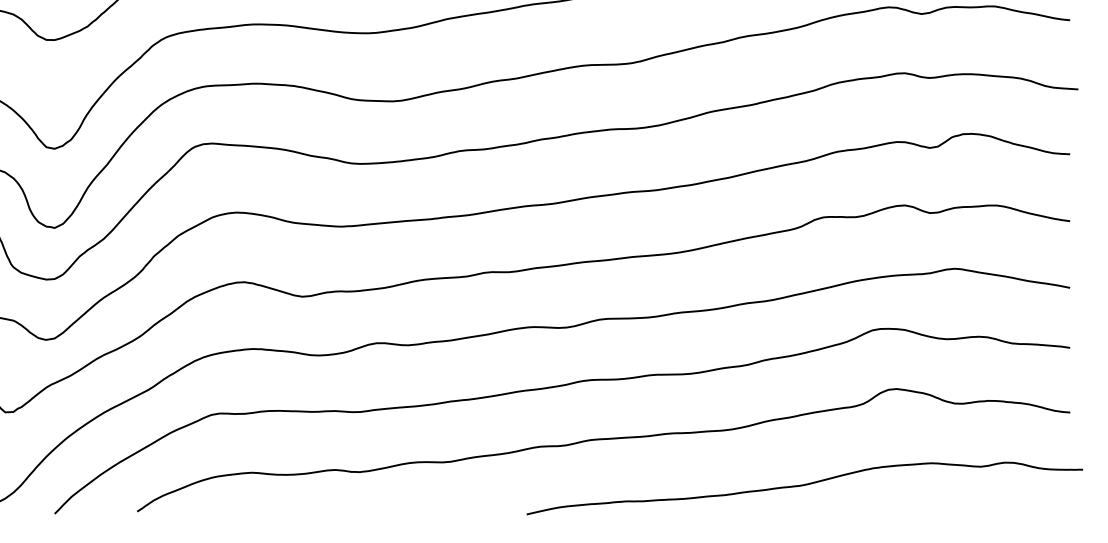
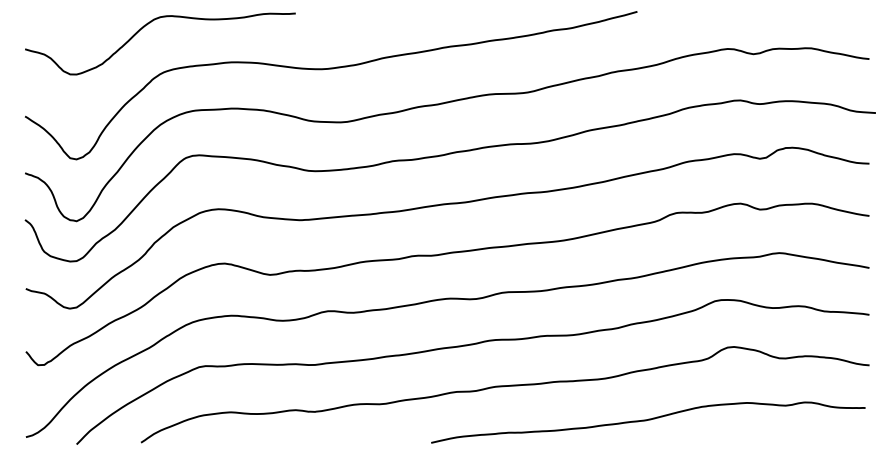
curve: (805, 485) -> (648, 420), moved

